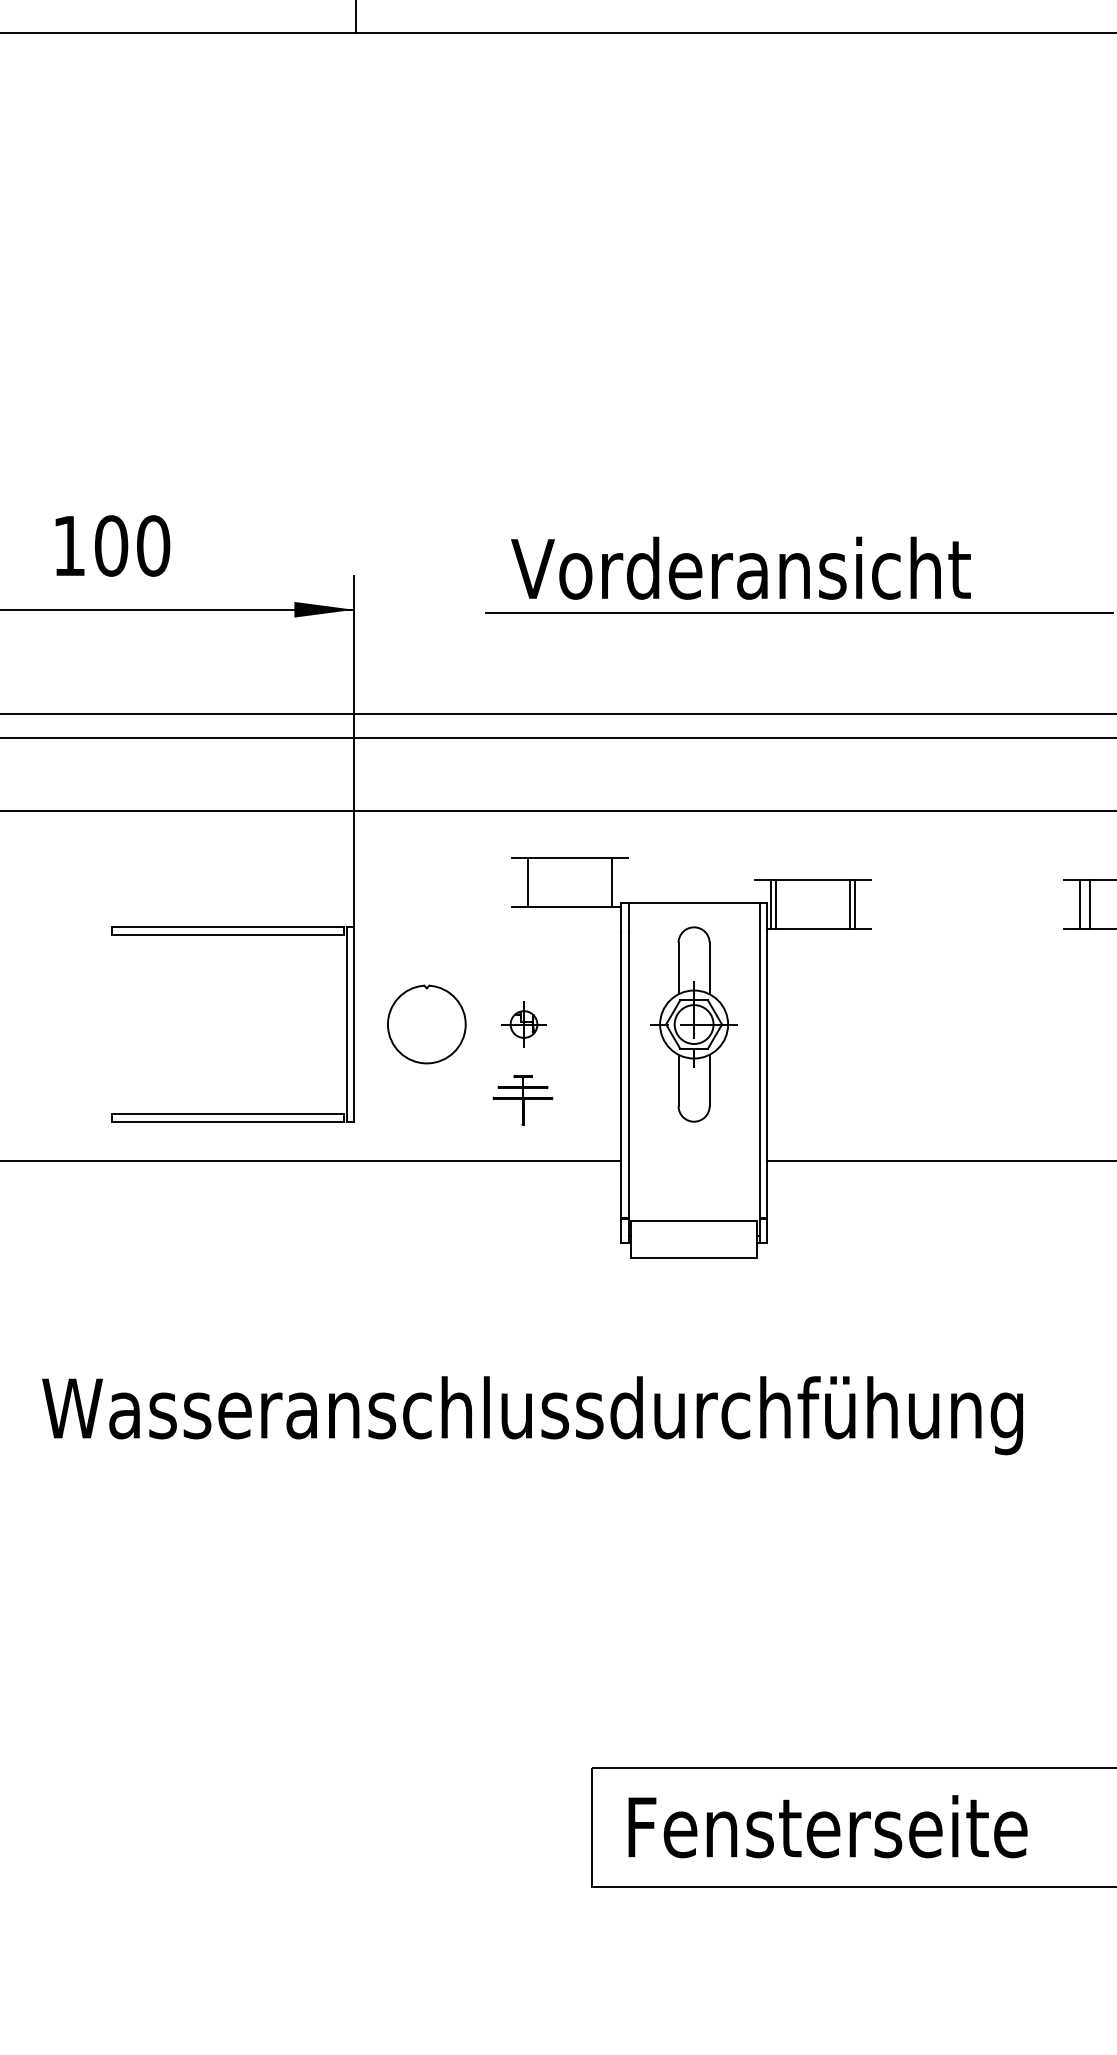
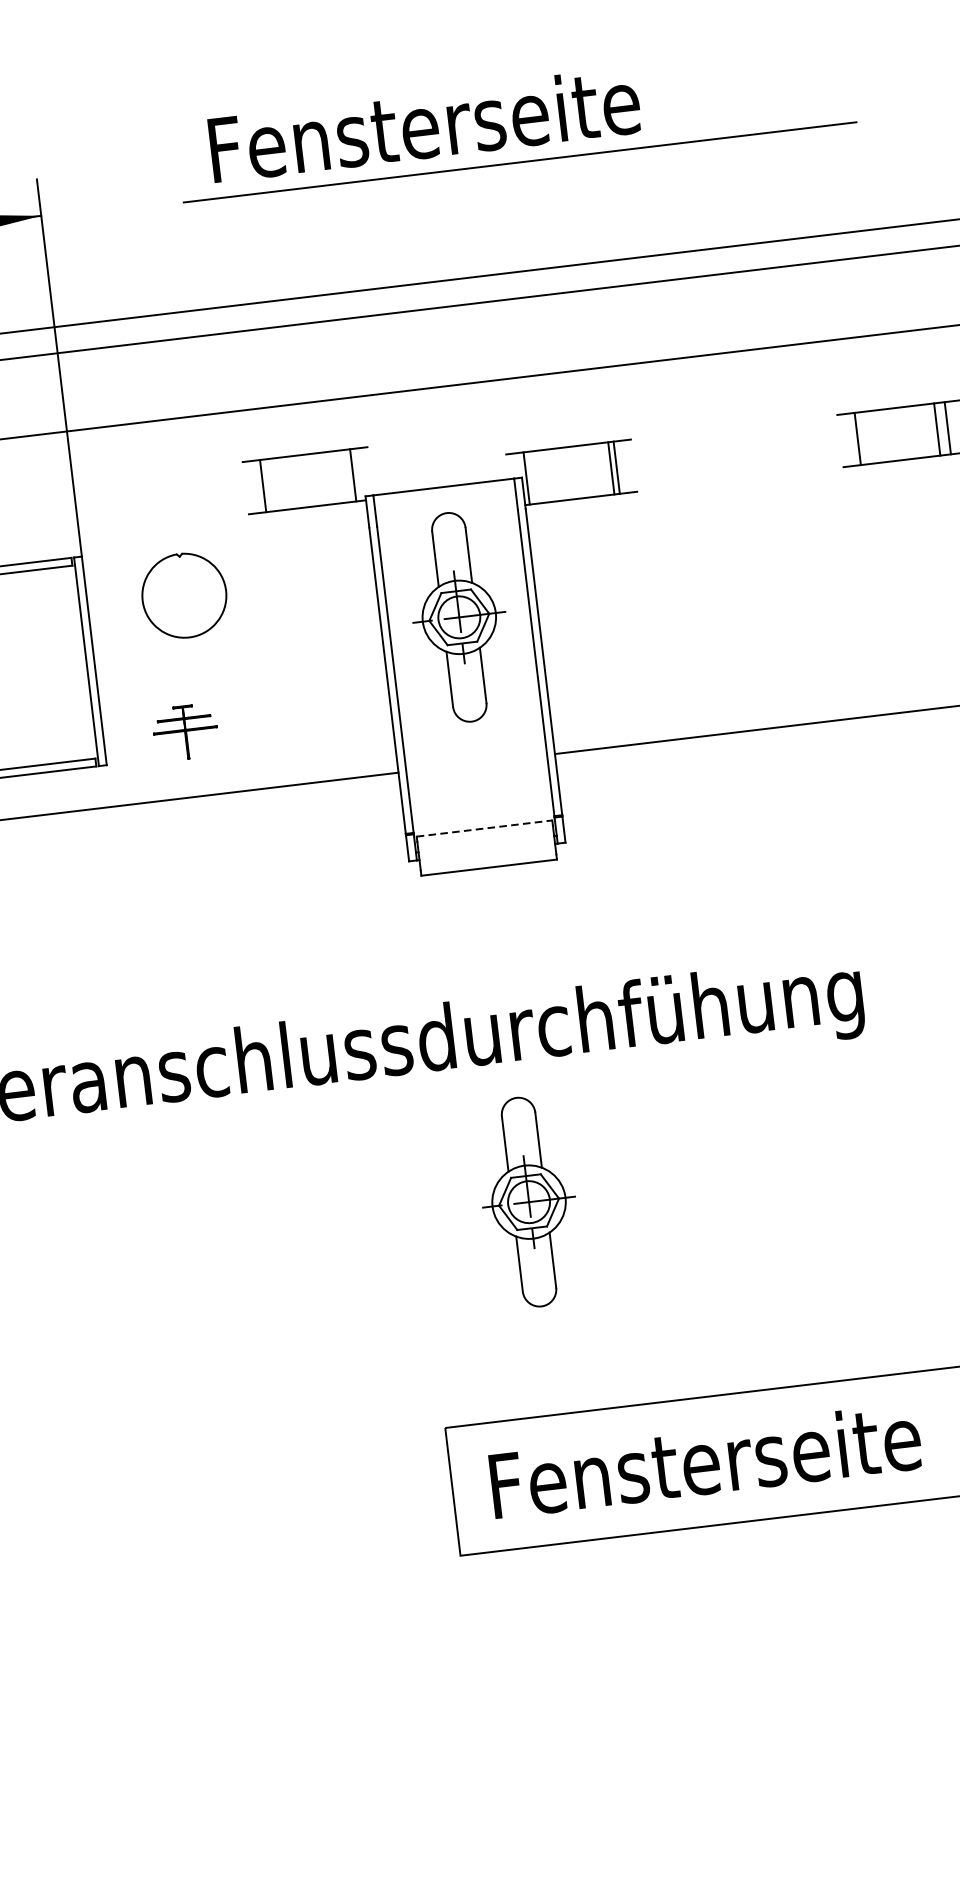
text: (740, 567) -> (450, 121), Vorderansicht -> Fensterseite
line: (776, 903) -> (532, 476), removed
line: (1089, 903) -> (868, 436), removed
part: (426, 1024) -> (184, 595), moved
part: (523, 1024) -> (276, 639), removed
part: (522, 1100) -> (185, 732), moved
line: (694, 1221) -> (484, 828), solid -> dashed
part: (693, 1569) -> (528, 1202), added

